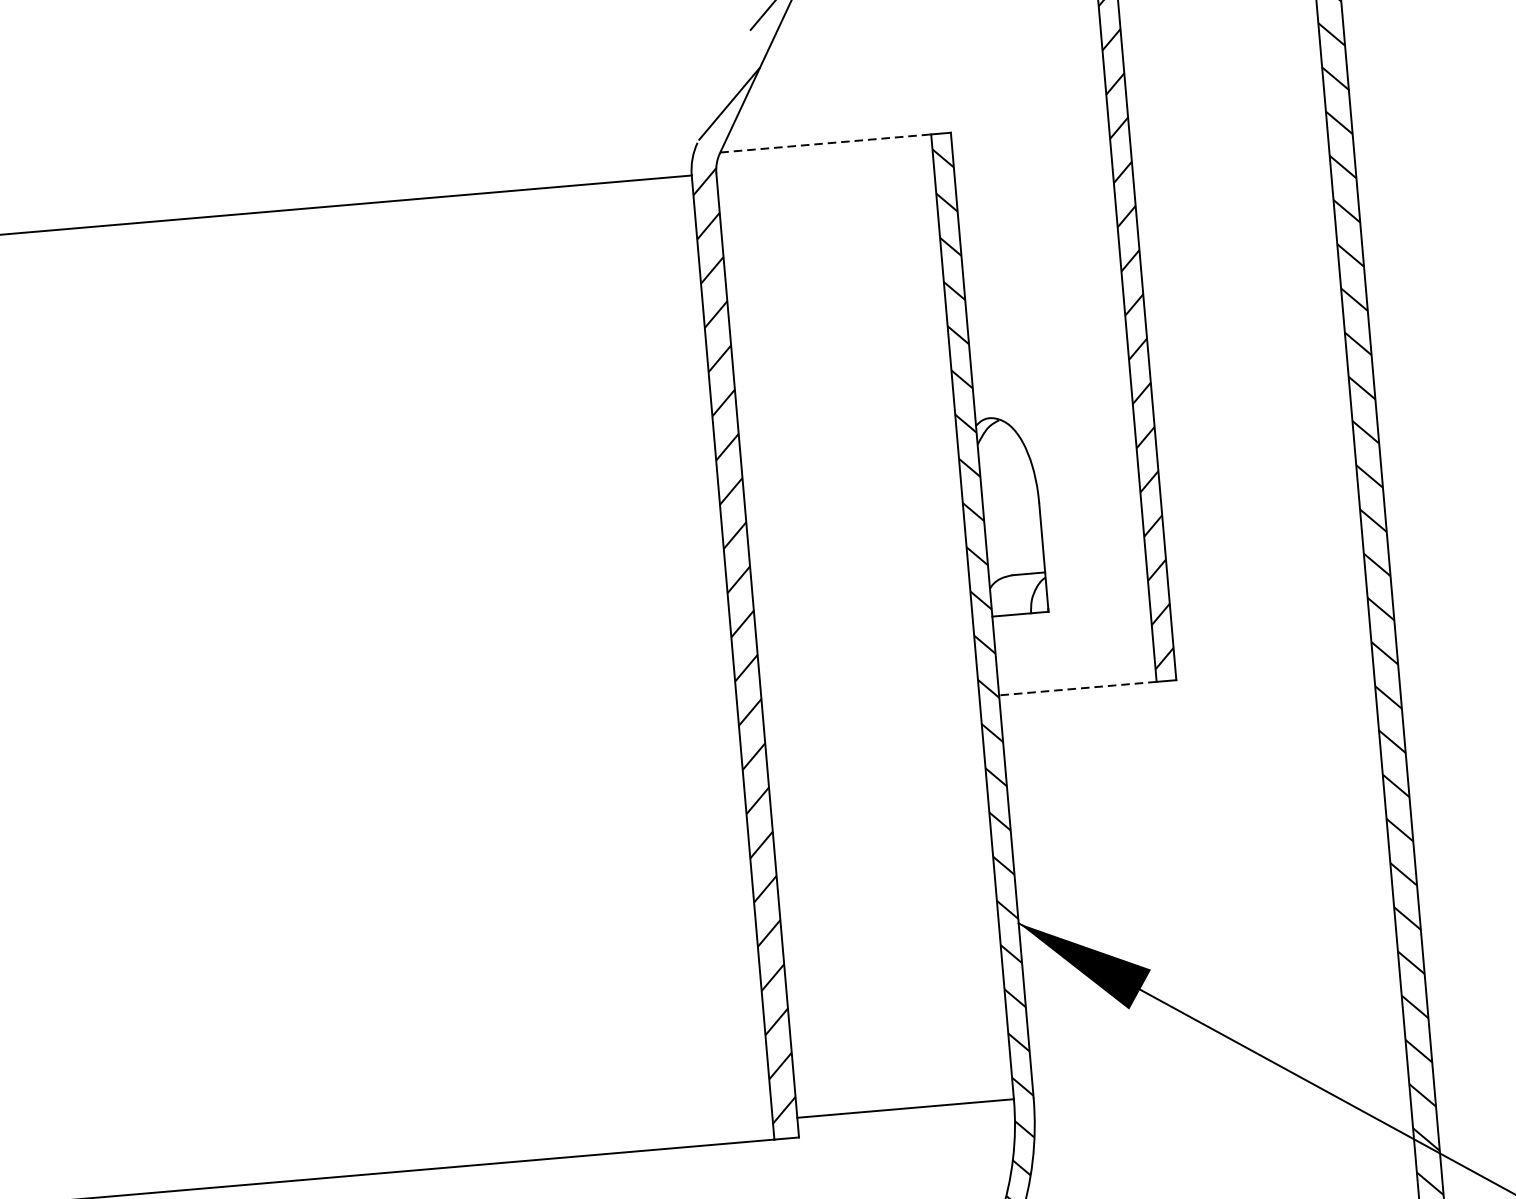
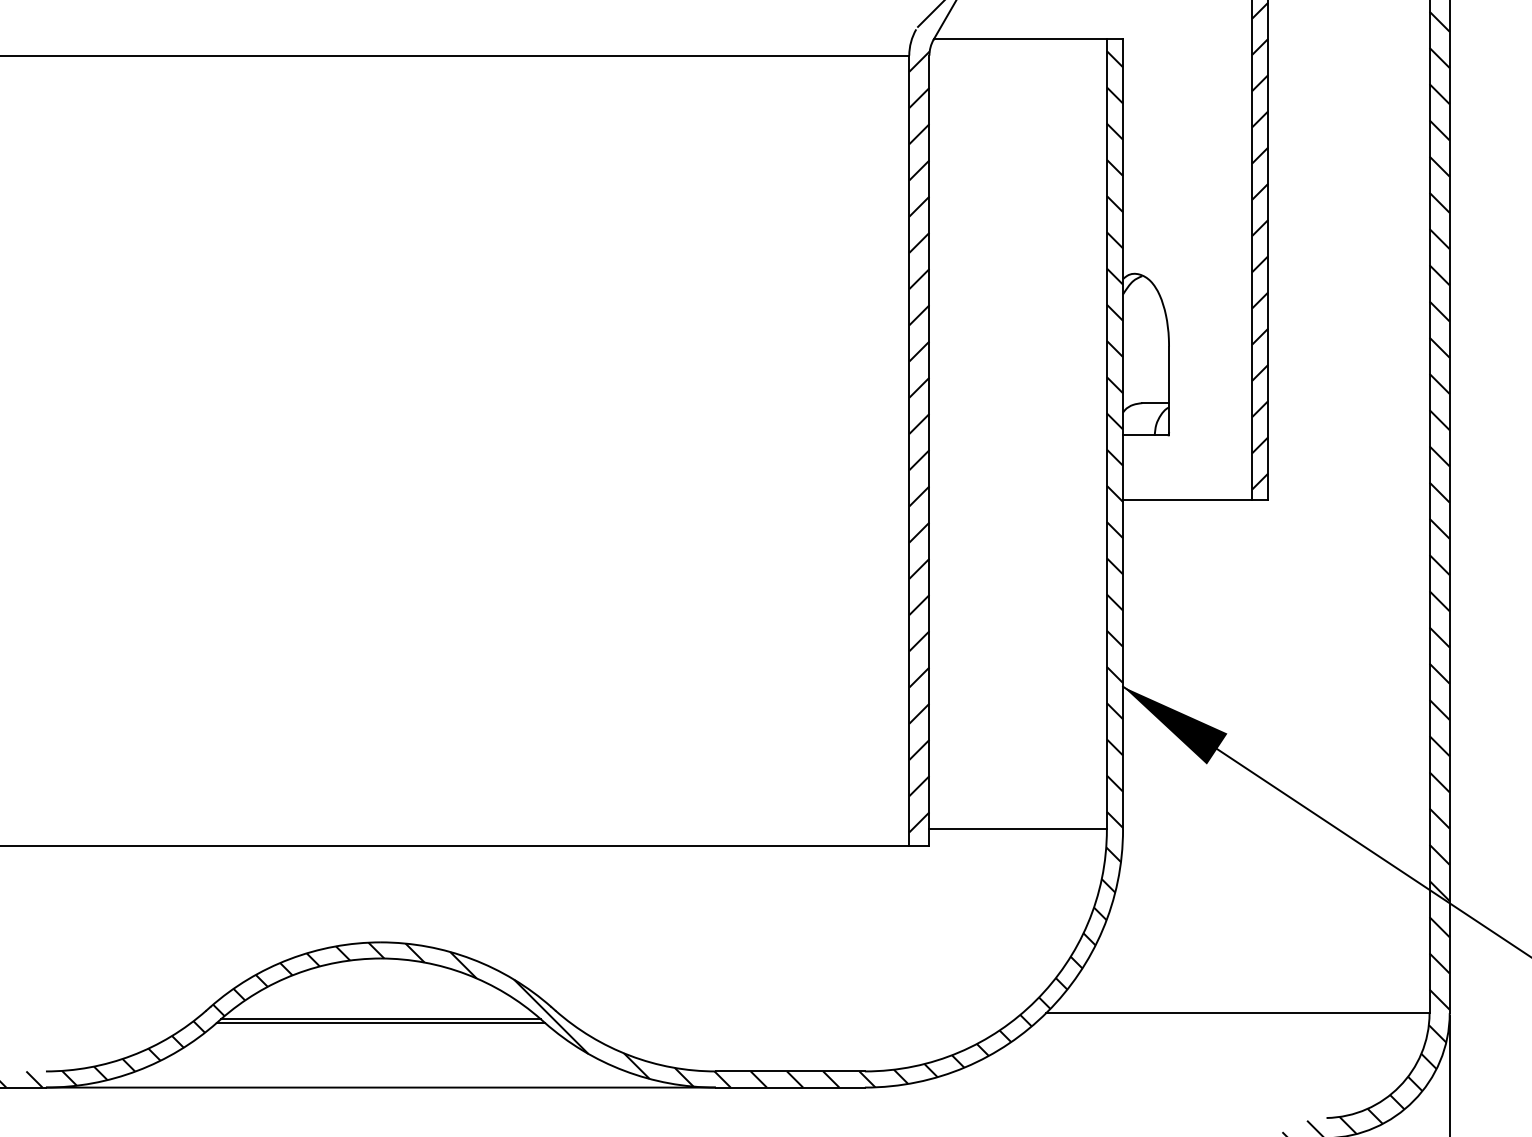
line: (826, 142) -> (1021, 38), dashed -> solid
line: (1077, 688) -> (1187, 499), dashed -> solid

